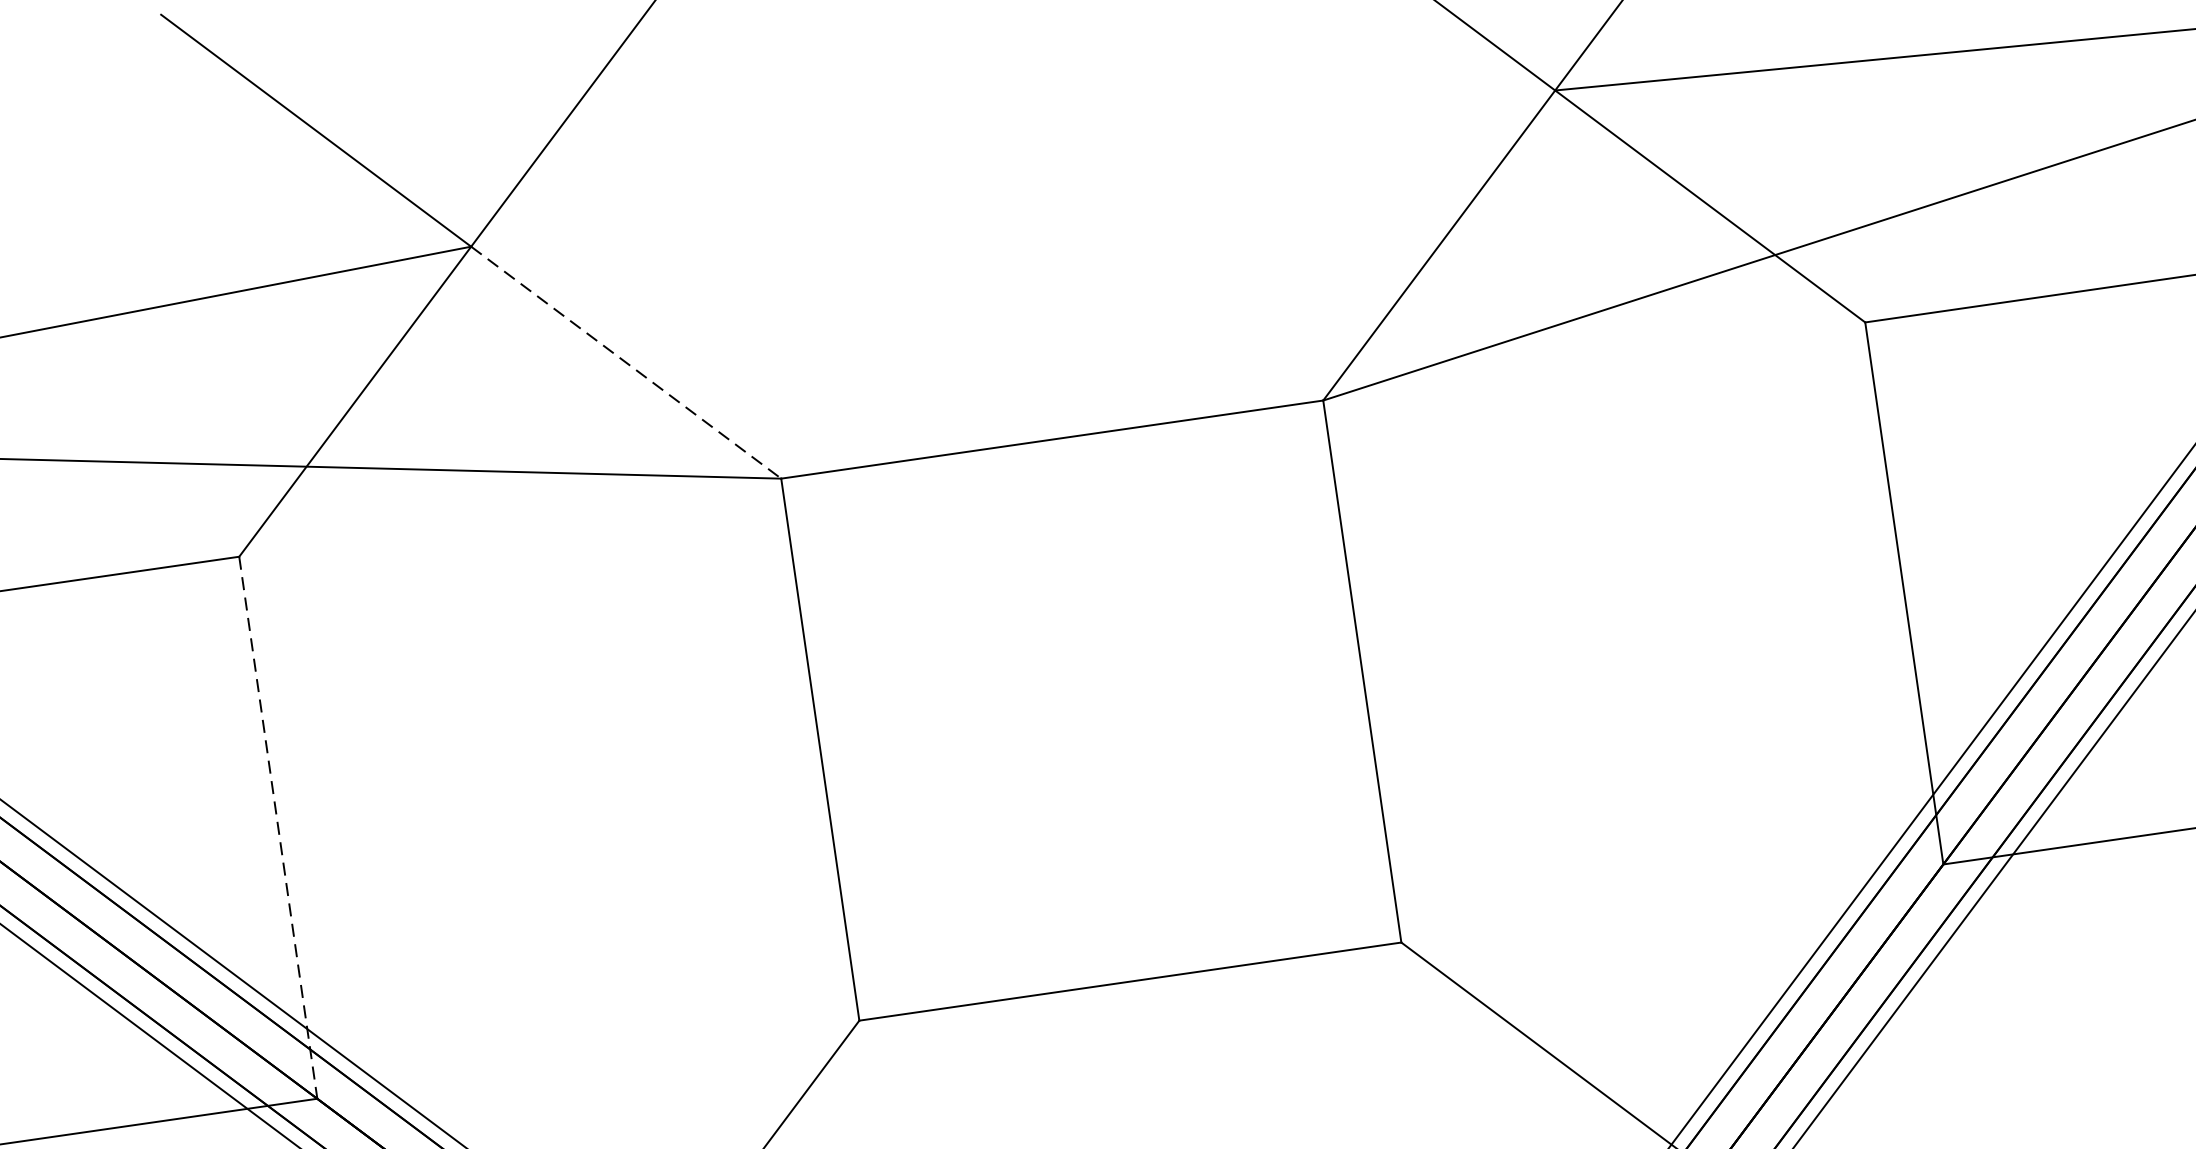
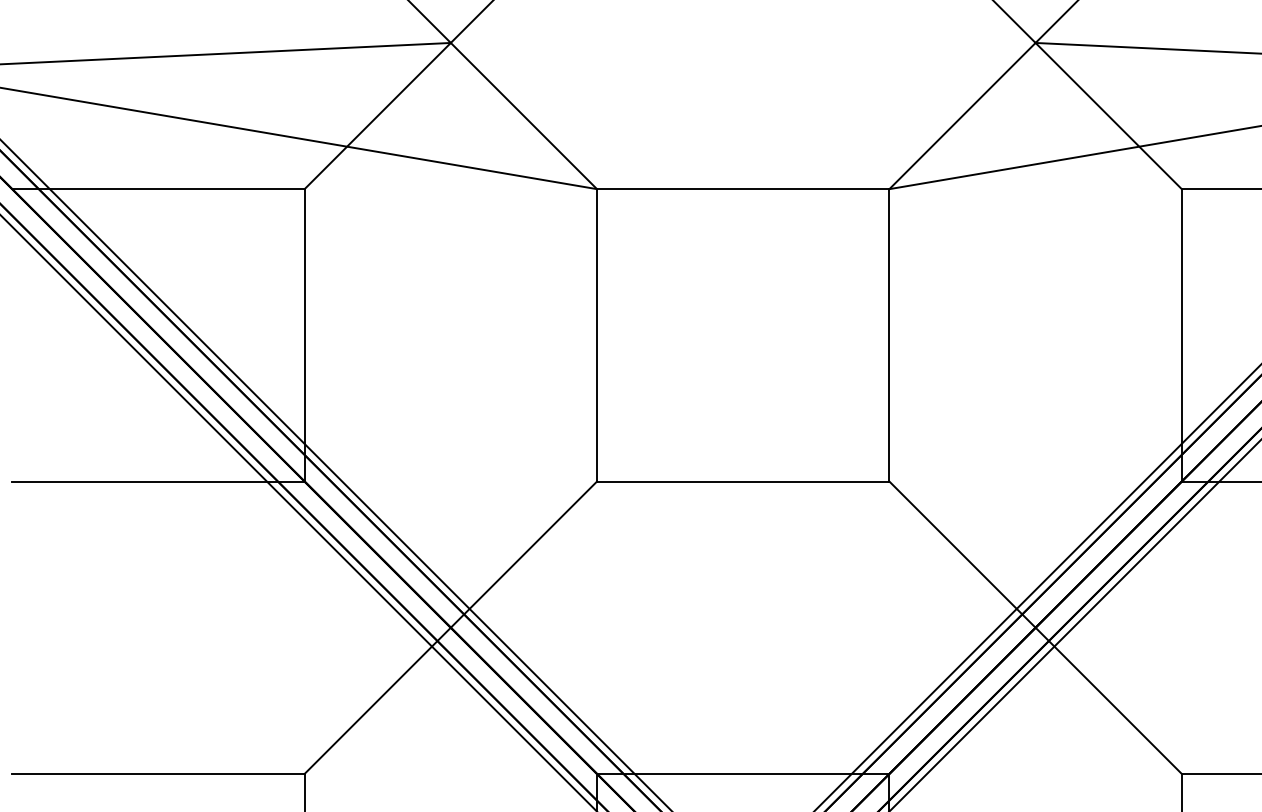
line: (627, 363) -> (524, 116), dashed -> solid
line: (278, 828) -> (304, 335), dashed -> solid

